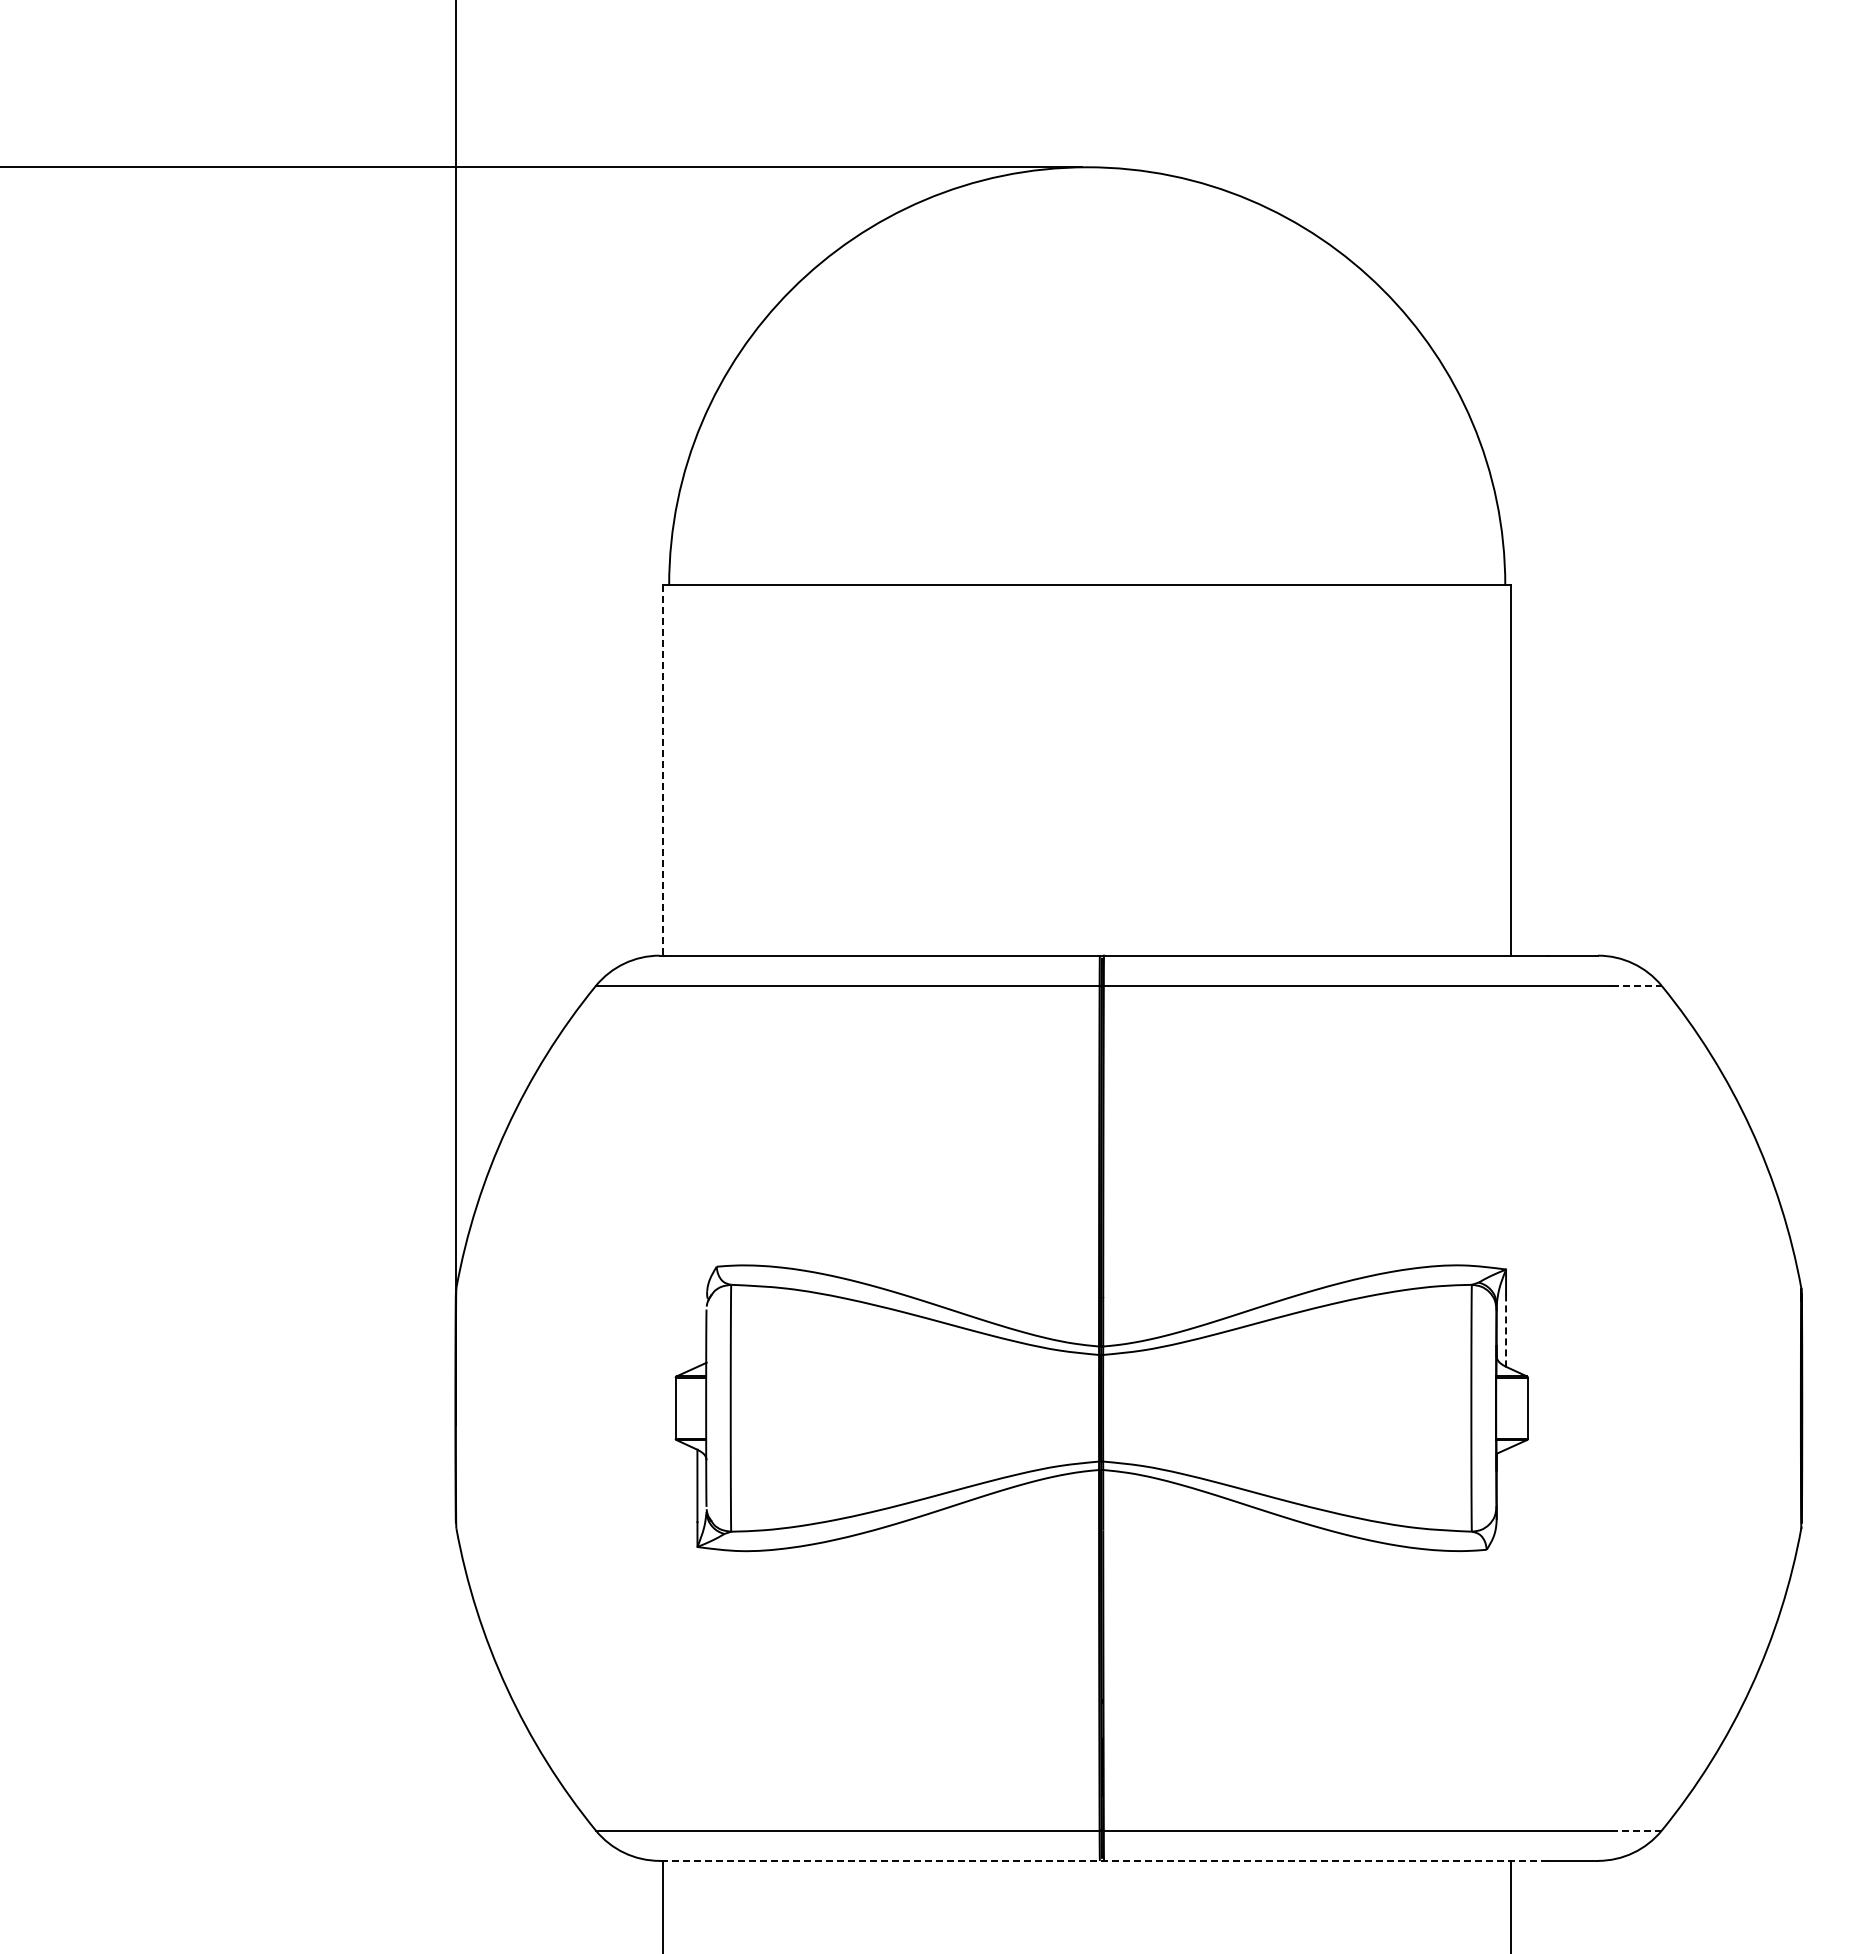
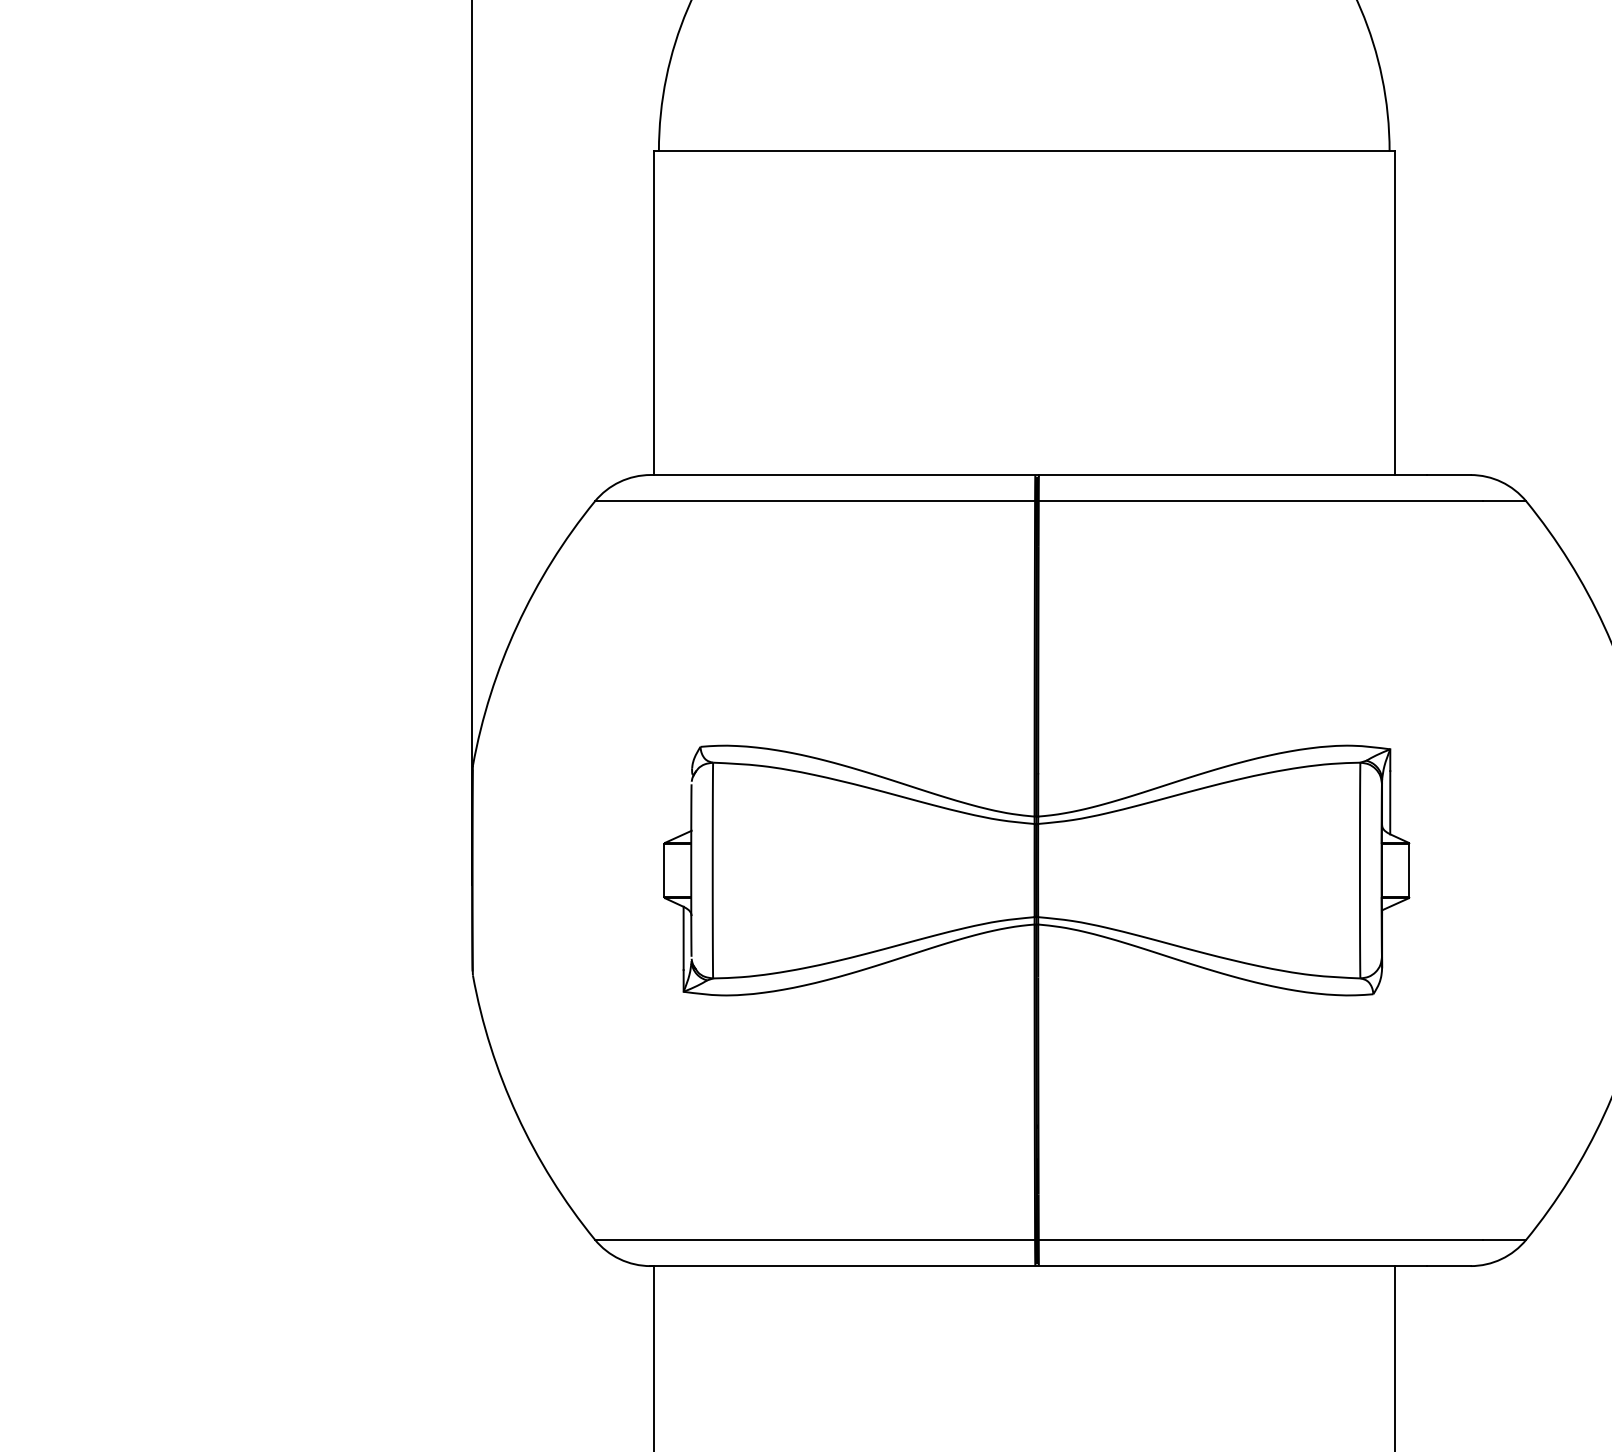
line: (663, 770) -> (653, 313), dashed -> solid
line: (1637, 985) -> (1505, 501), dashed -> solid
line: (1506, 1331) -> (1390, 803), dashed -> solid
line: (1636, 1830) -> (1504, 1239), dashed -> solid
line: (1103, 1860) -> (1038, 1265), dashed -> solid

